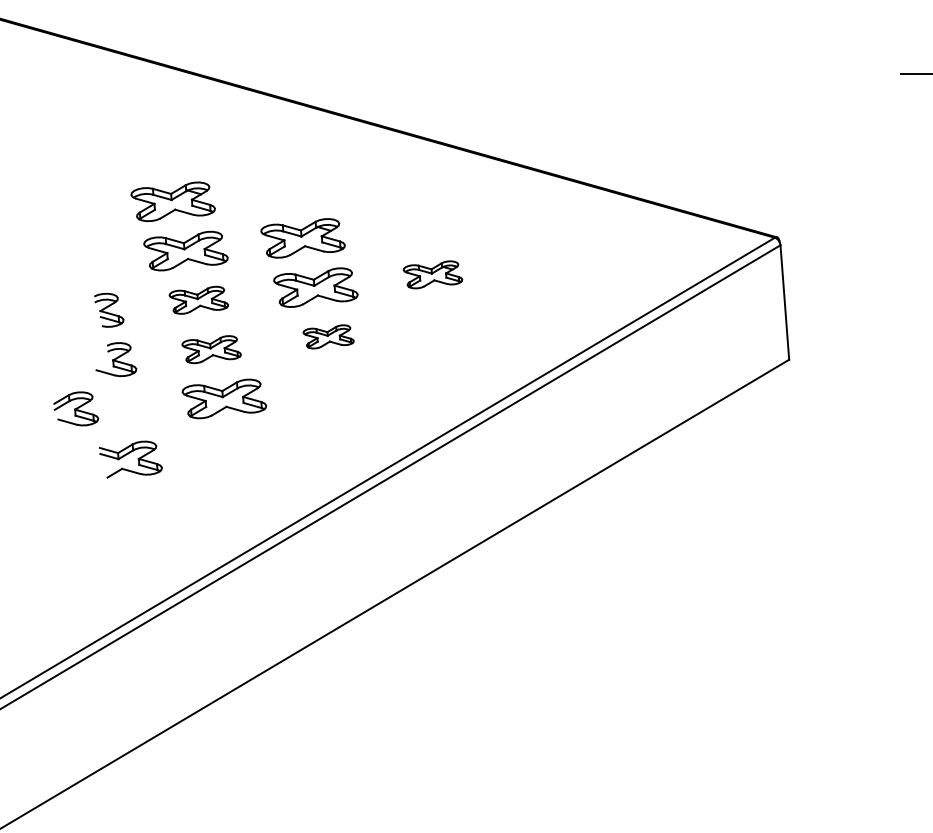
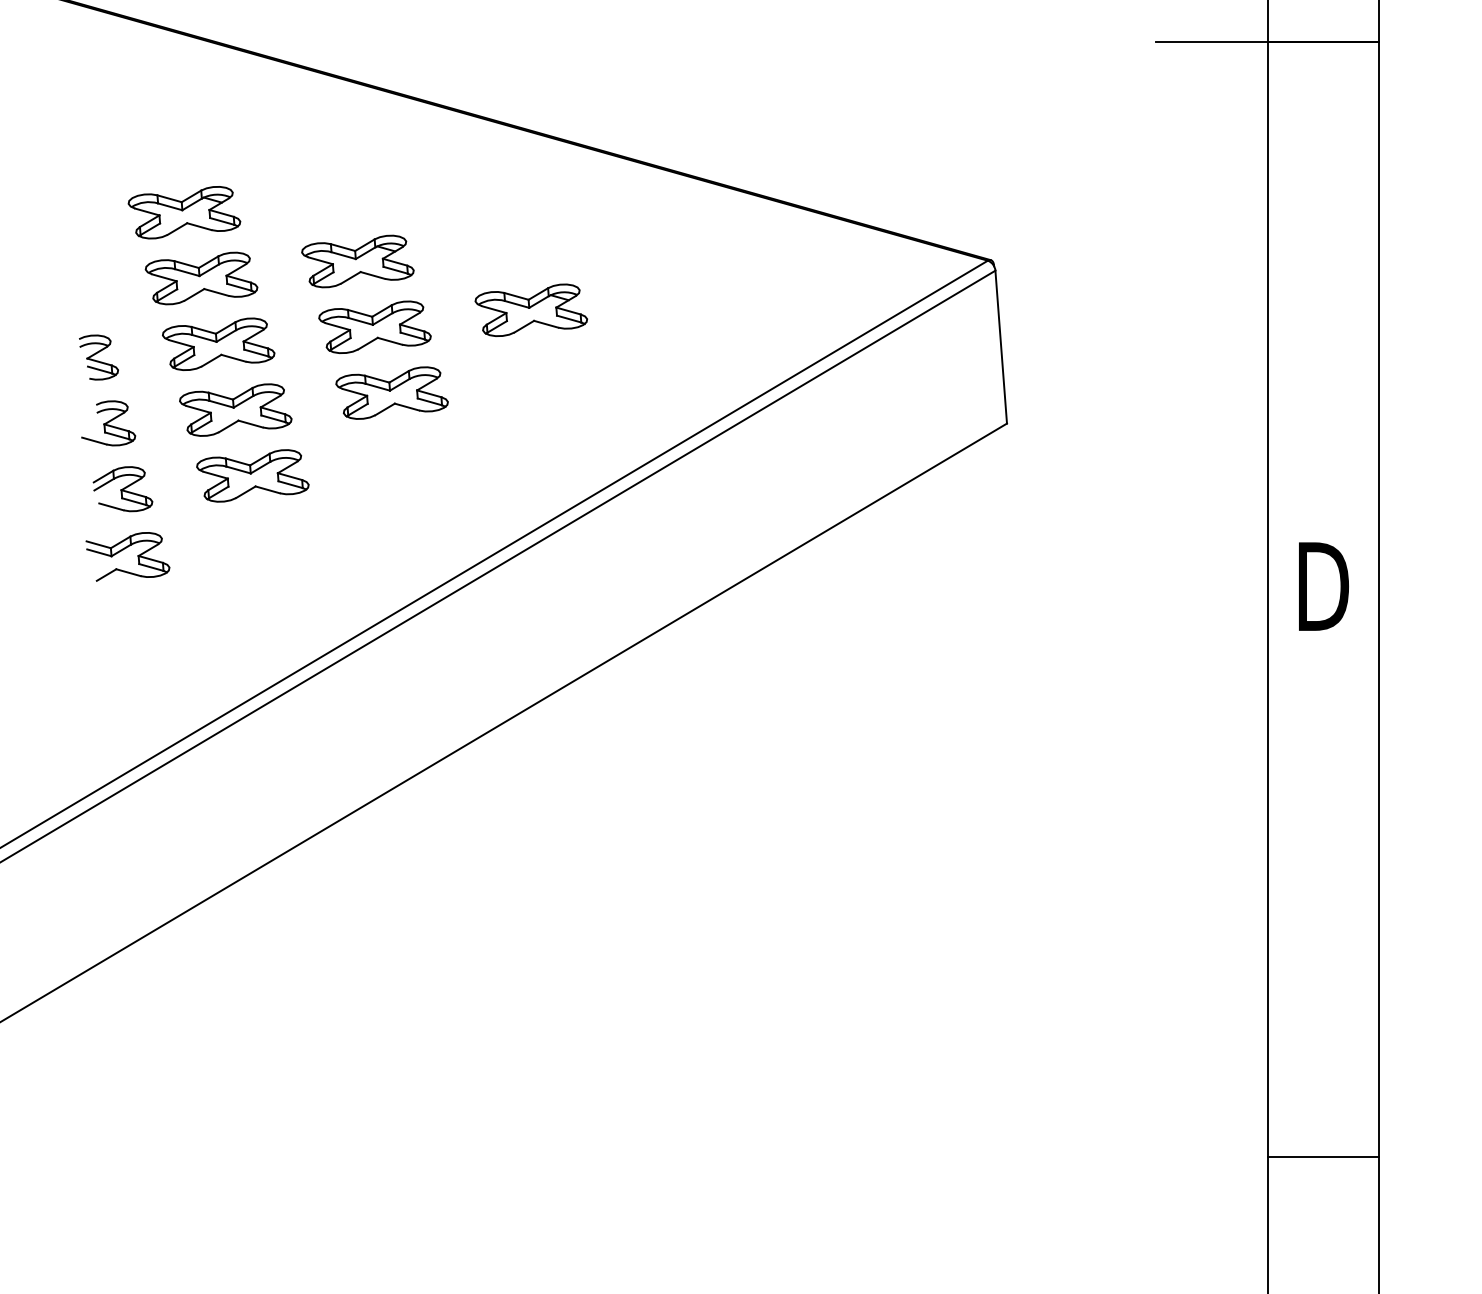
part: (433, 274) -> (531, 309), size x1.43
part: (198, 299) -> (218, 343), size x1.43
part: (328, 336) -> (391, 392), size x1.67
part: (211, 349) -> (235, 409), size x1.43
part: (75, 409) -> (122, 489), moved

